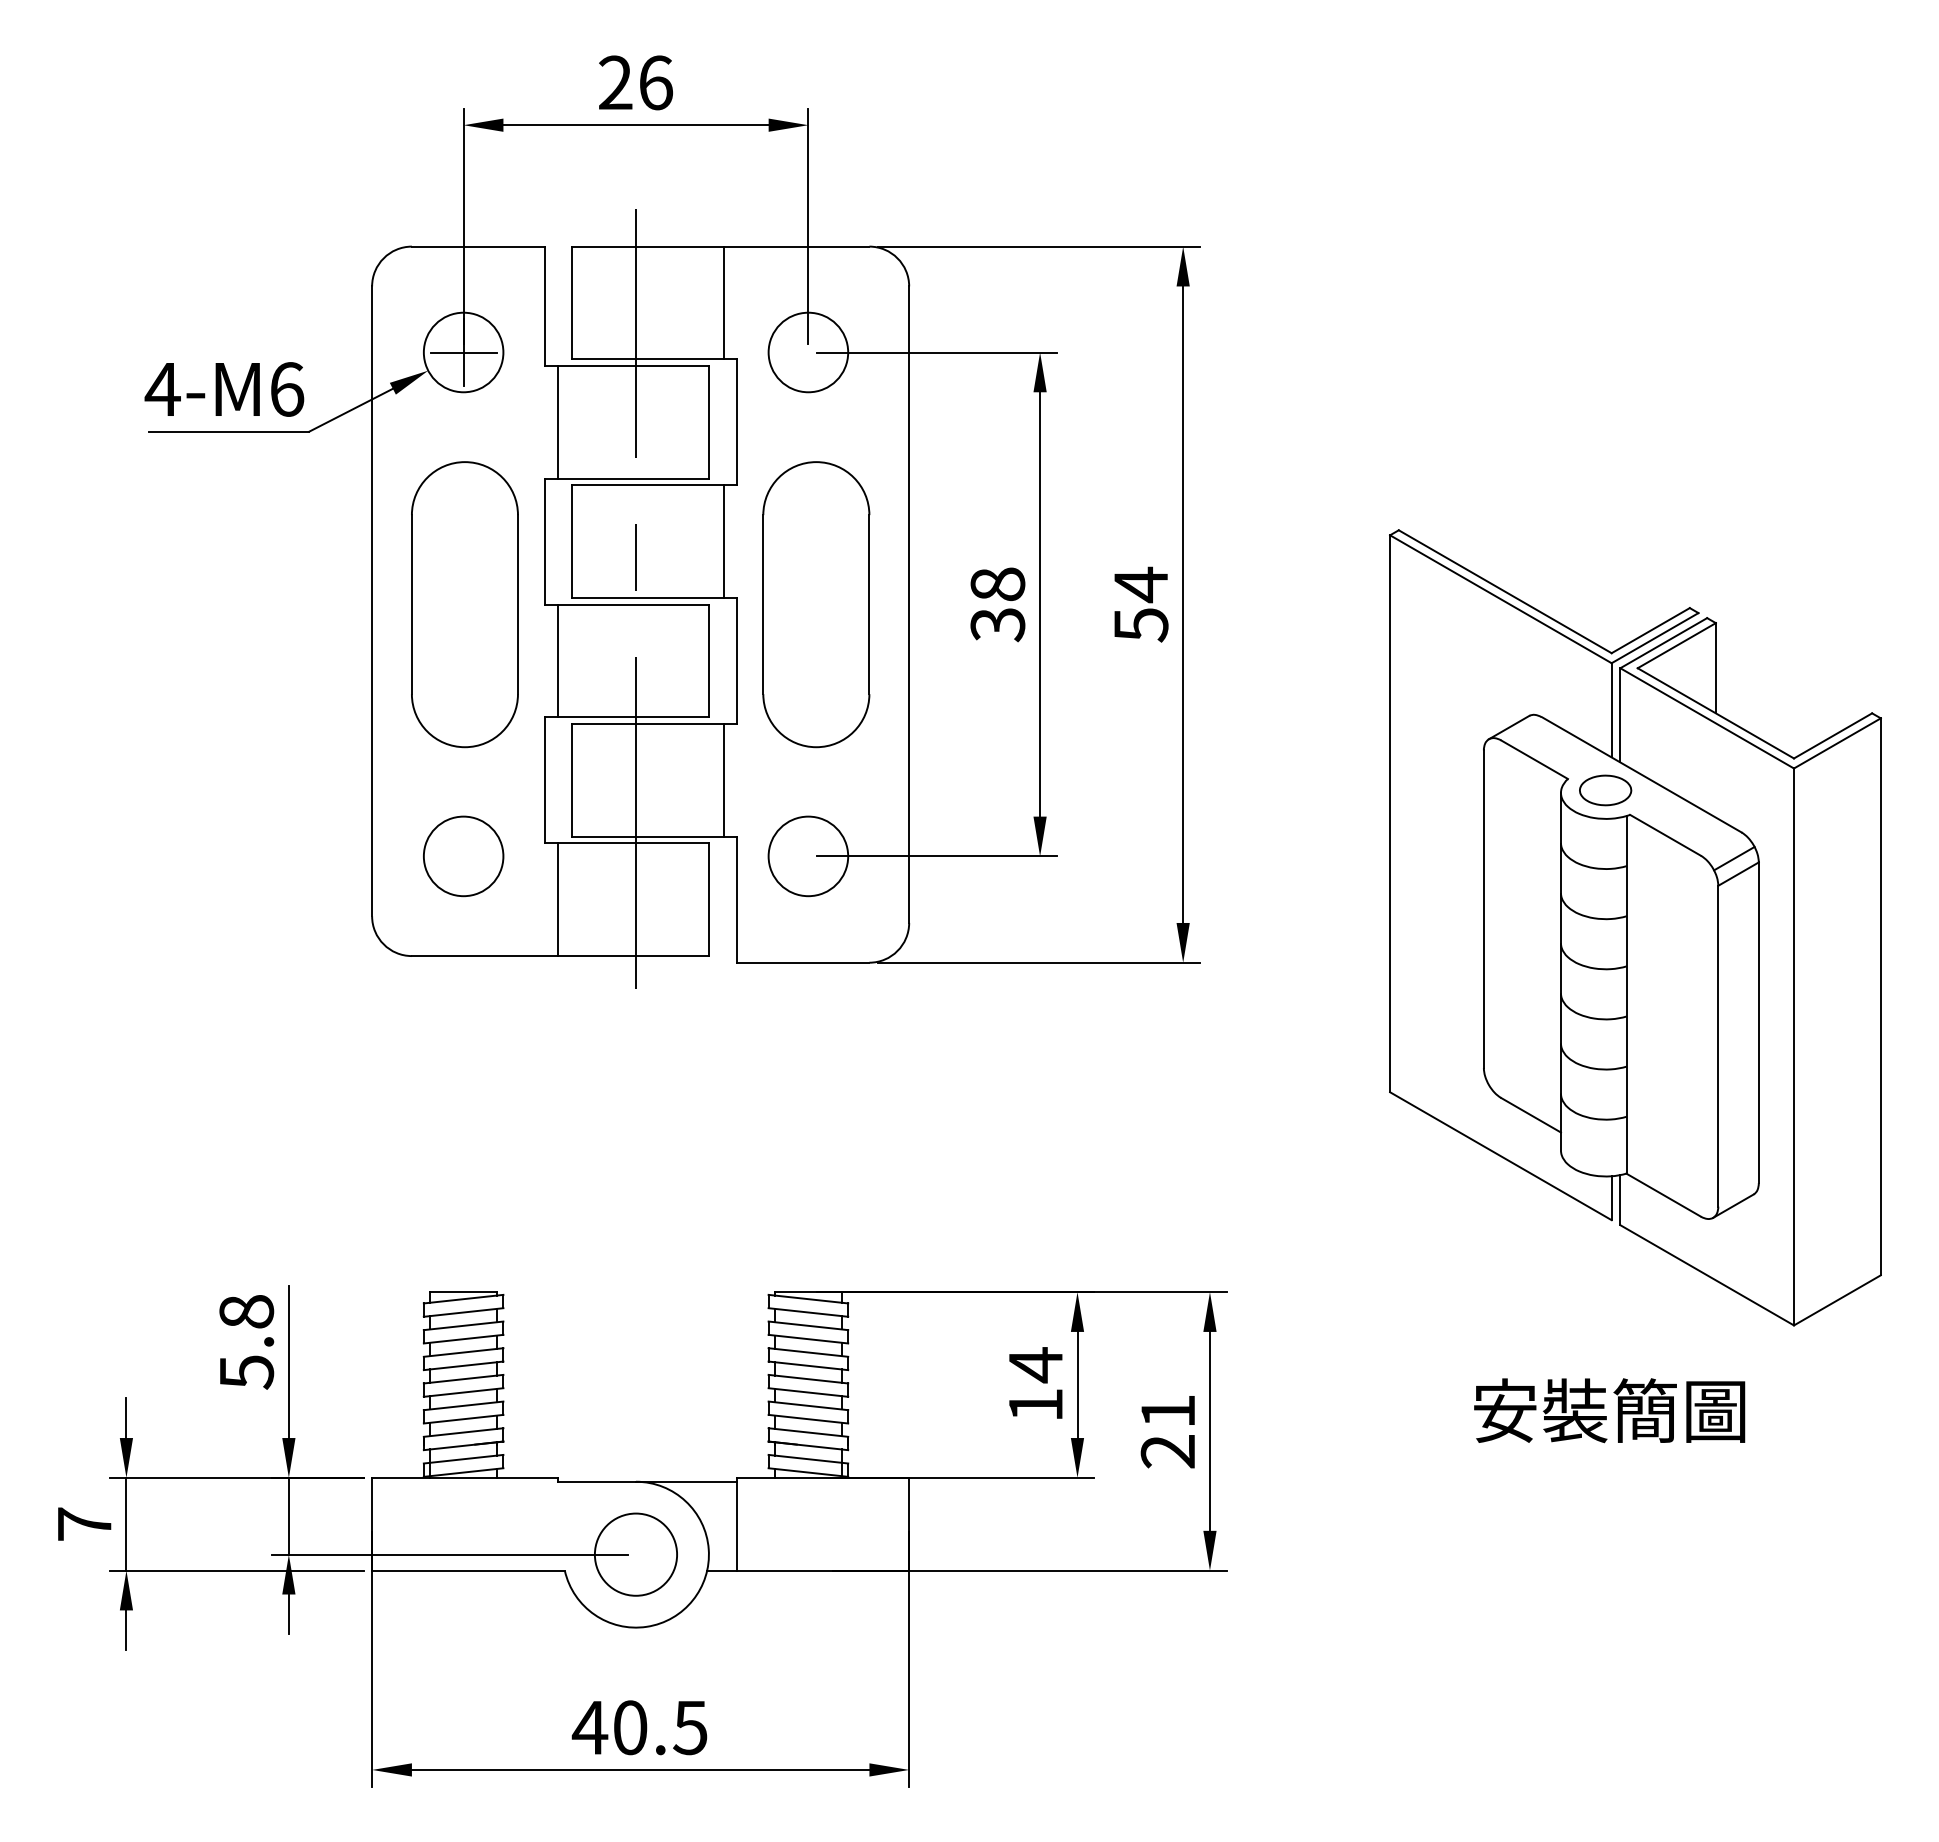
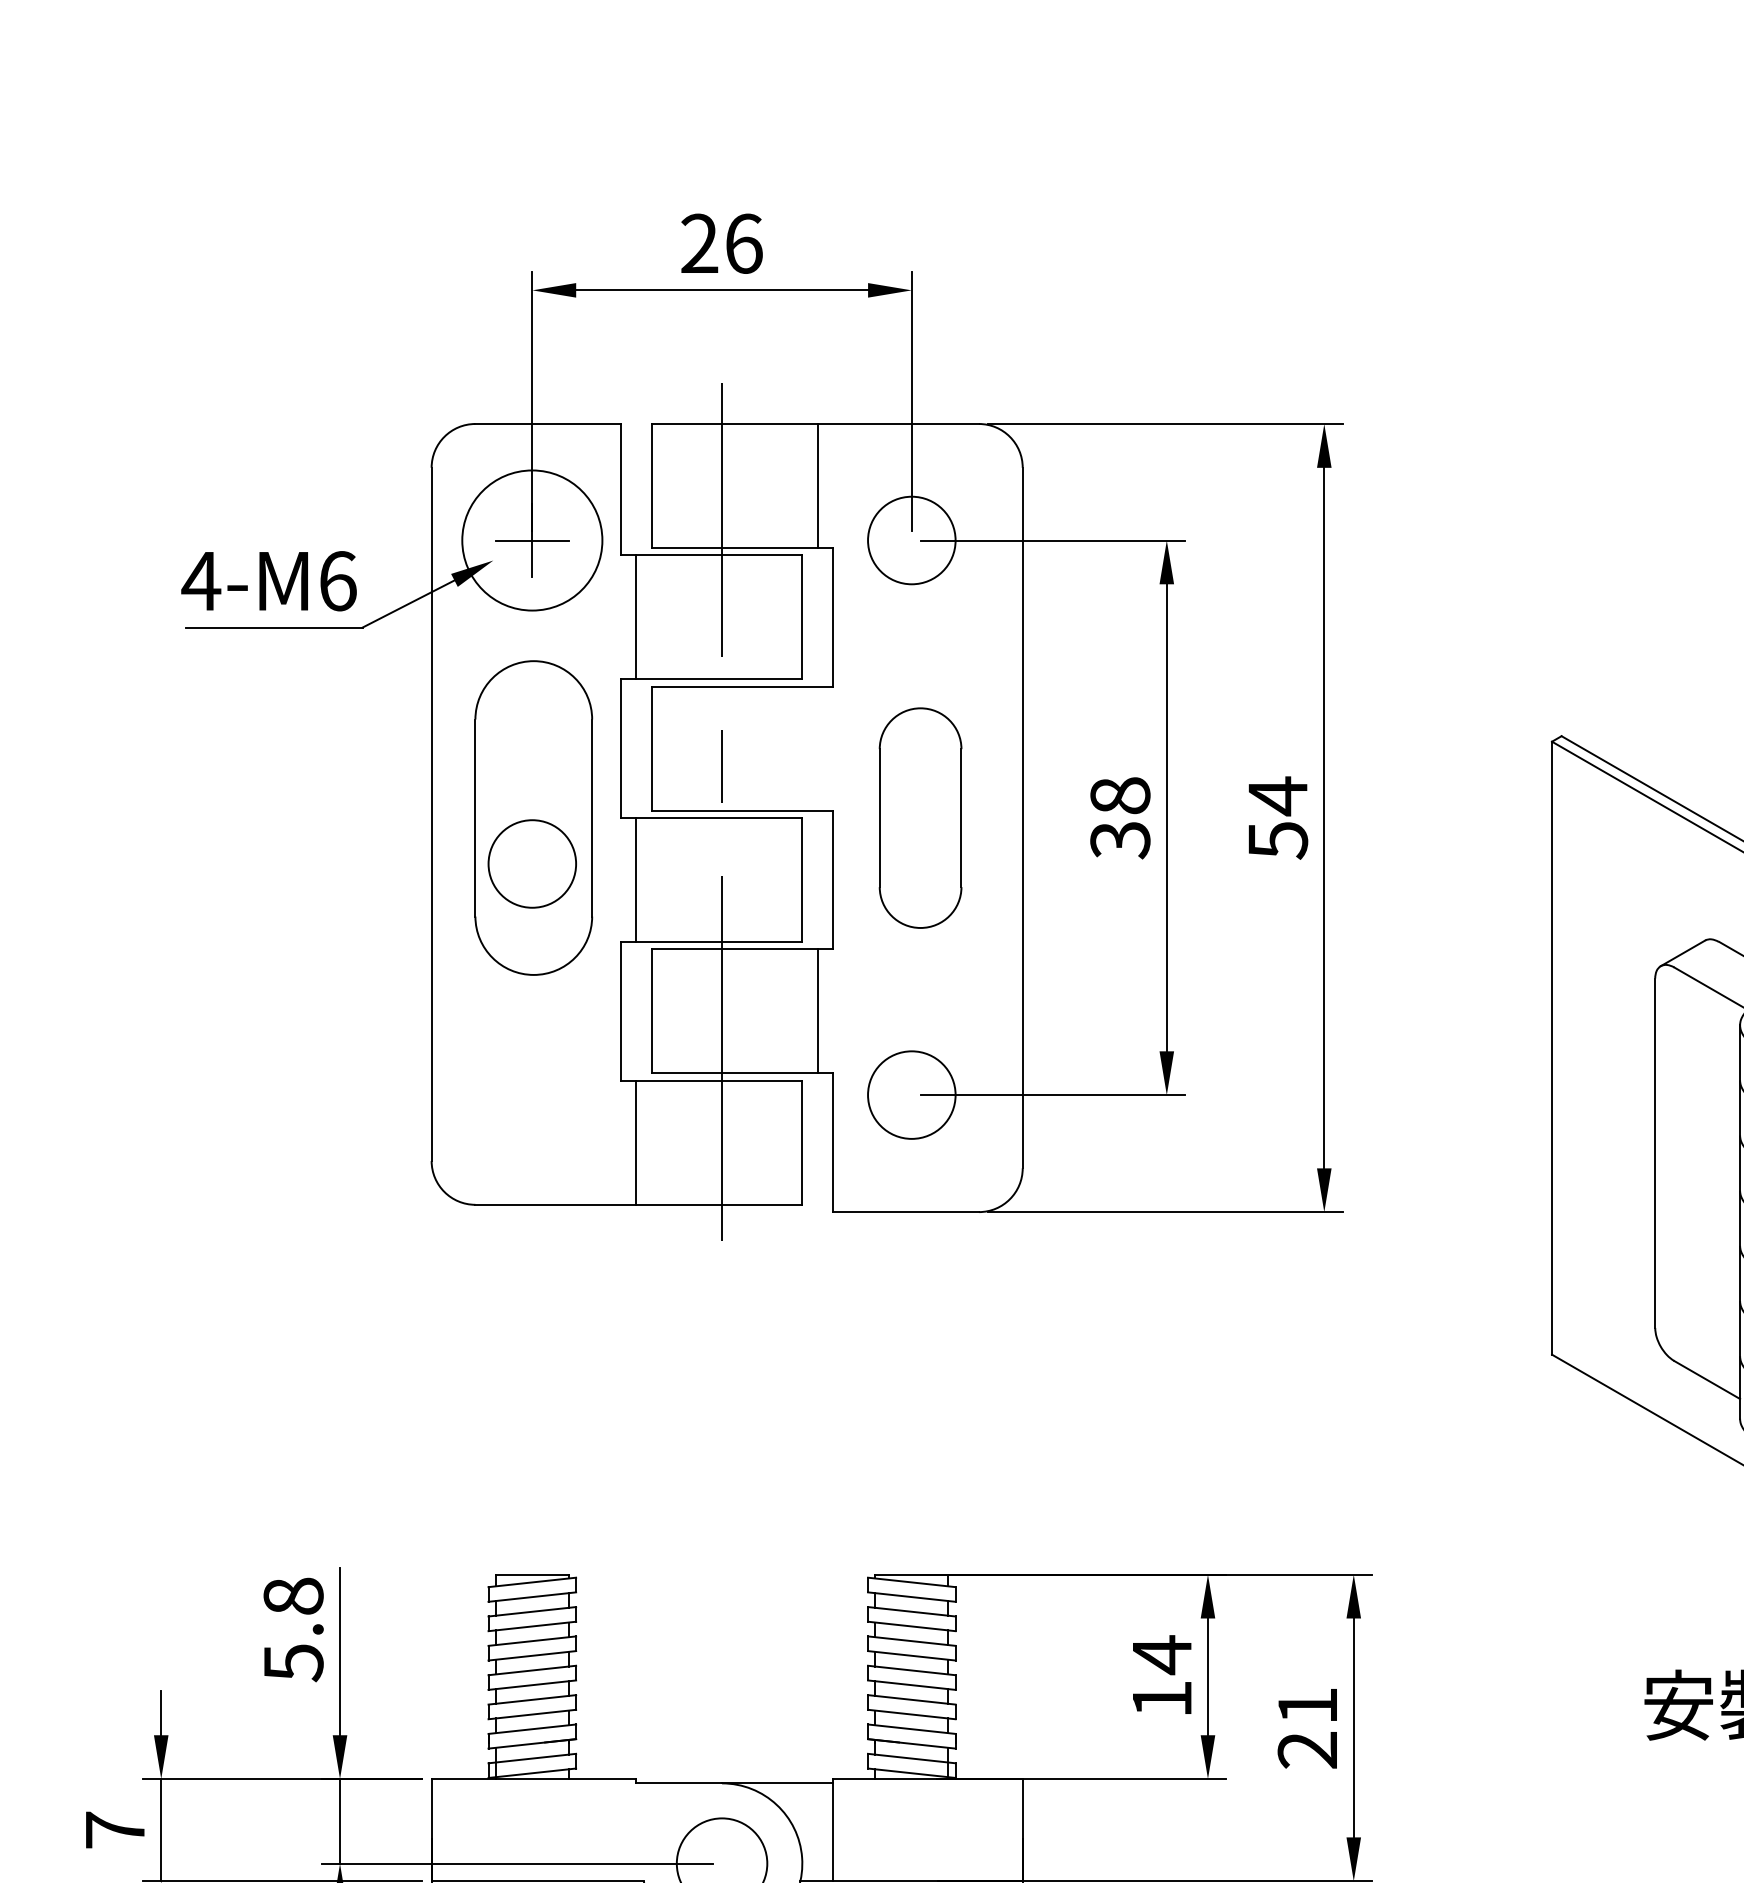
circle: (463, 352) -> (532, 540), size x1.6
line: (723, 541) -> (818, 748), removed
part: (816, 604) -> (920, 817), size x0.7
circle: (463, 856) -> (532, 864), moved

